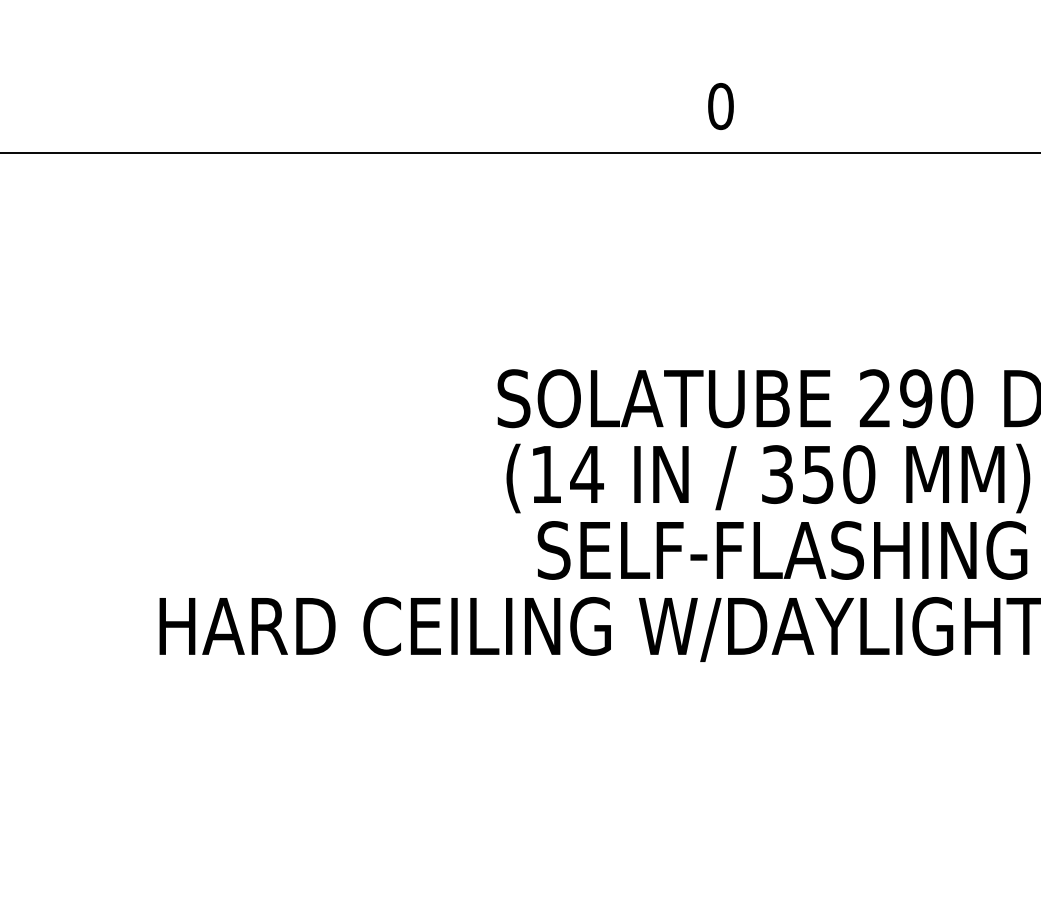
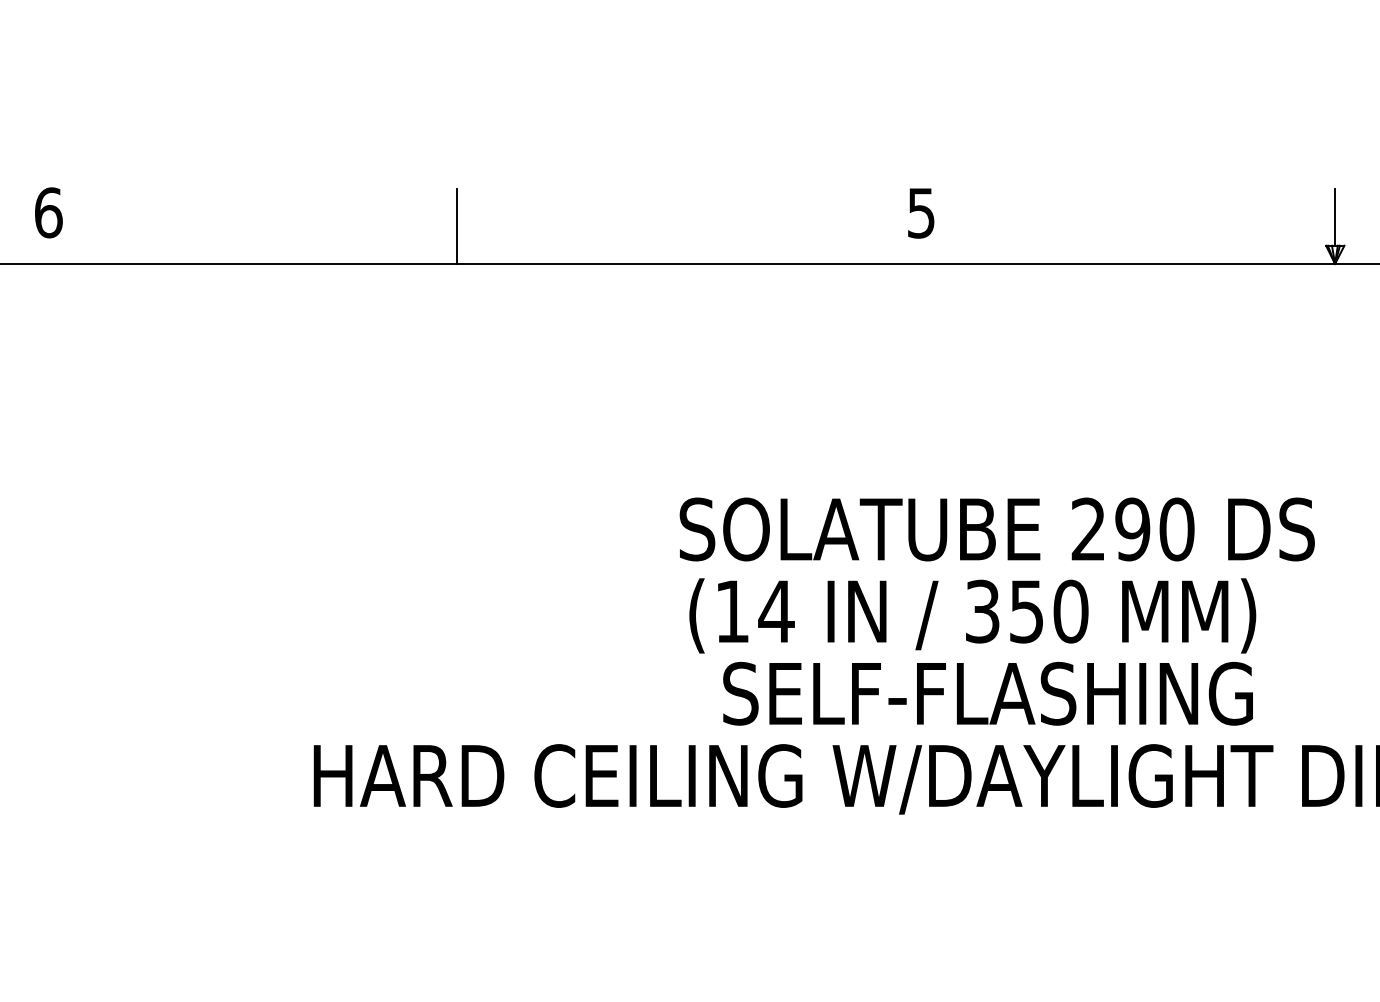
text: (720, 105) -> (921, 212), 0 -> 5
line: (291, 118) -> (456, 226), added

